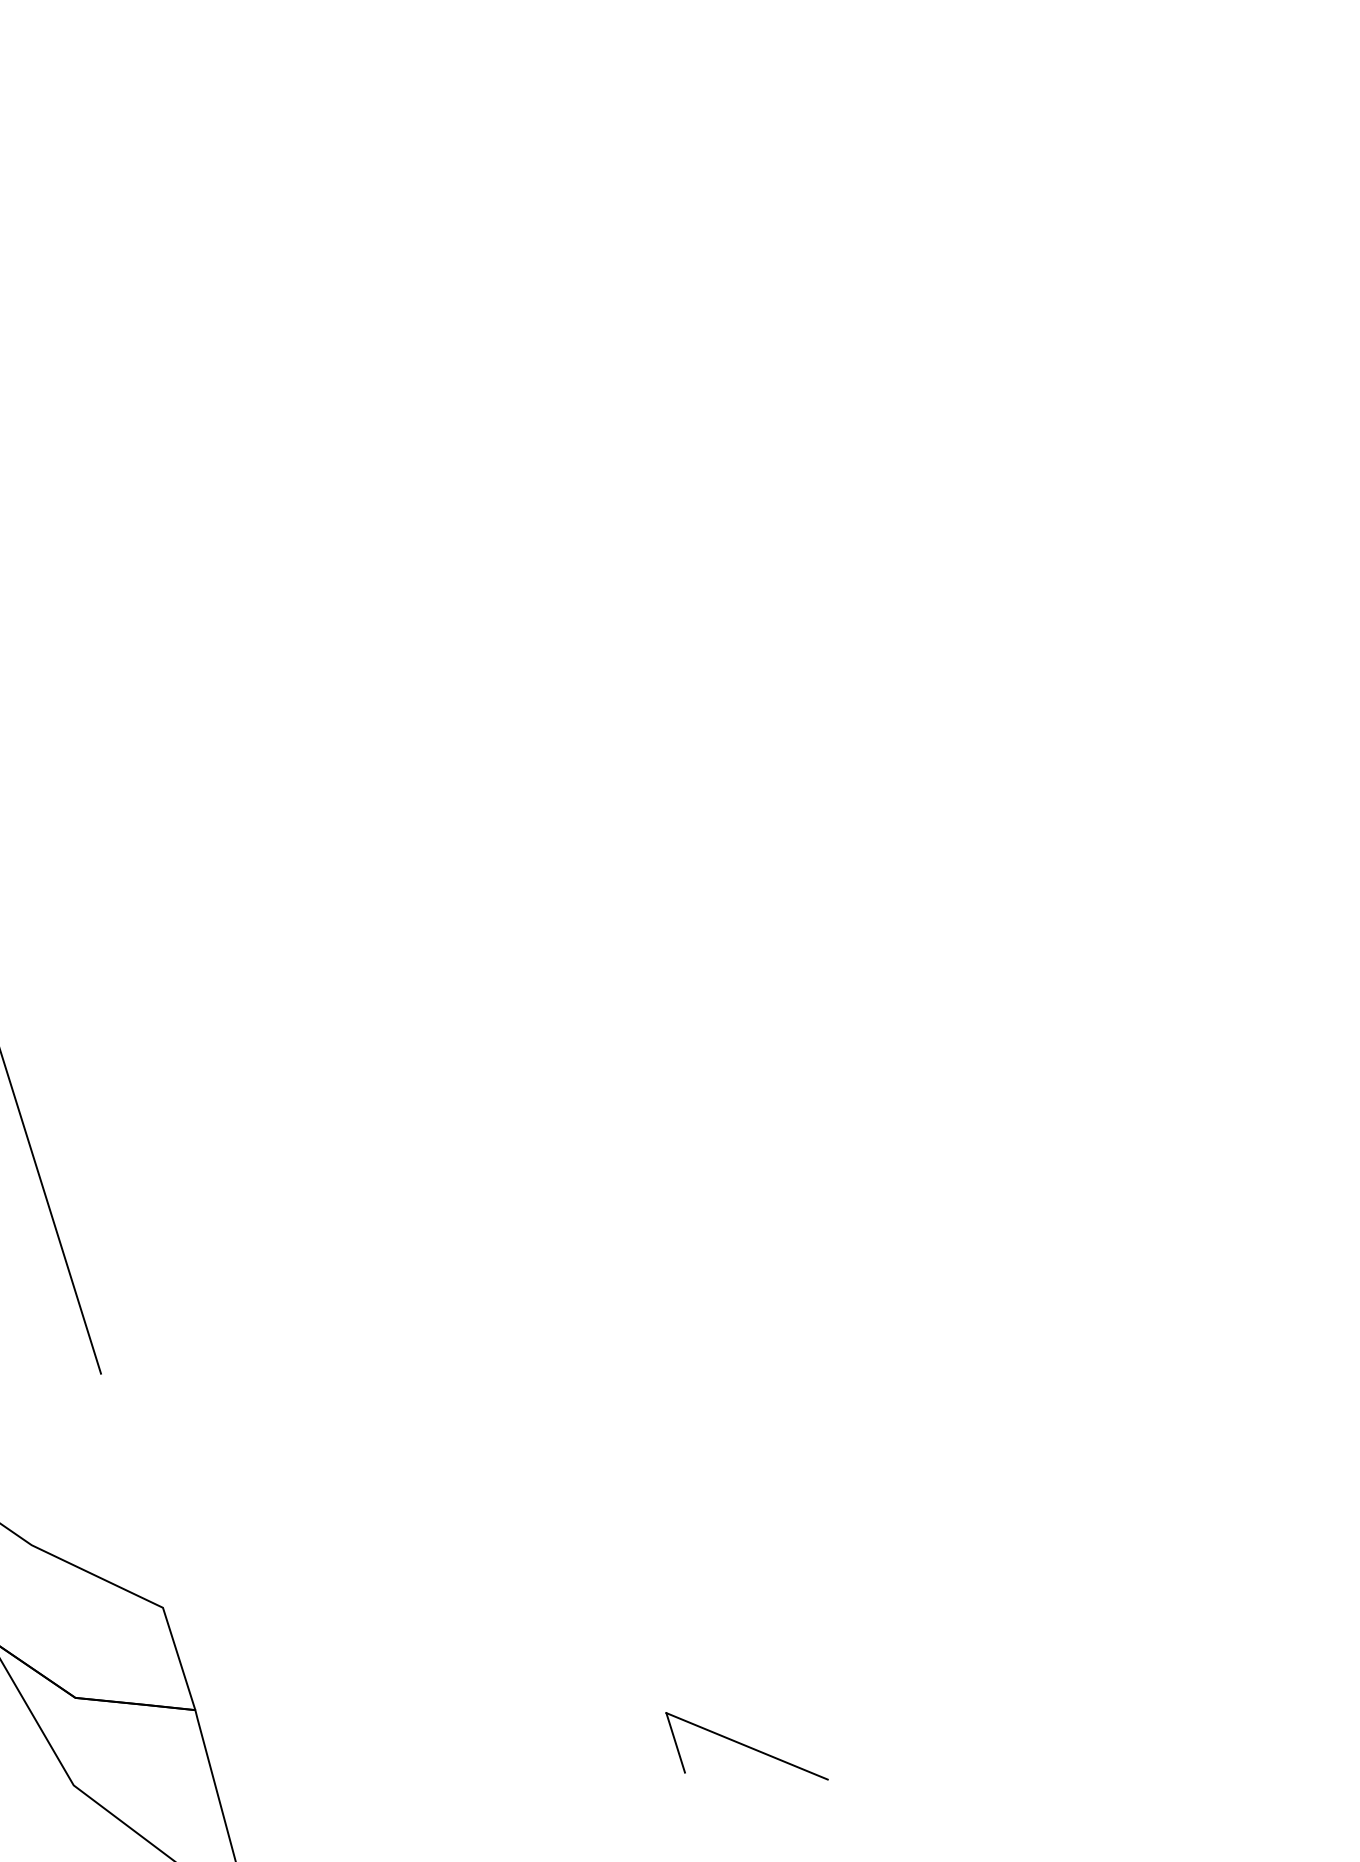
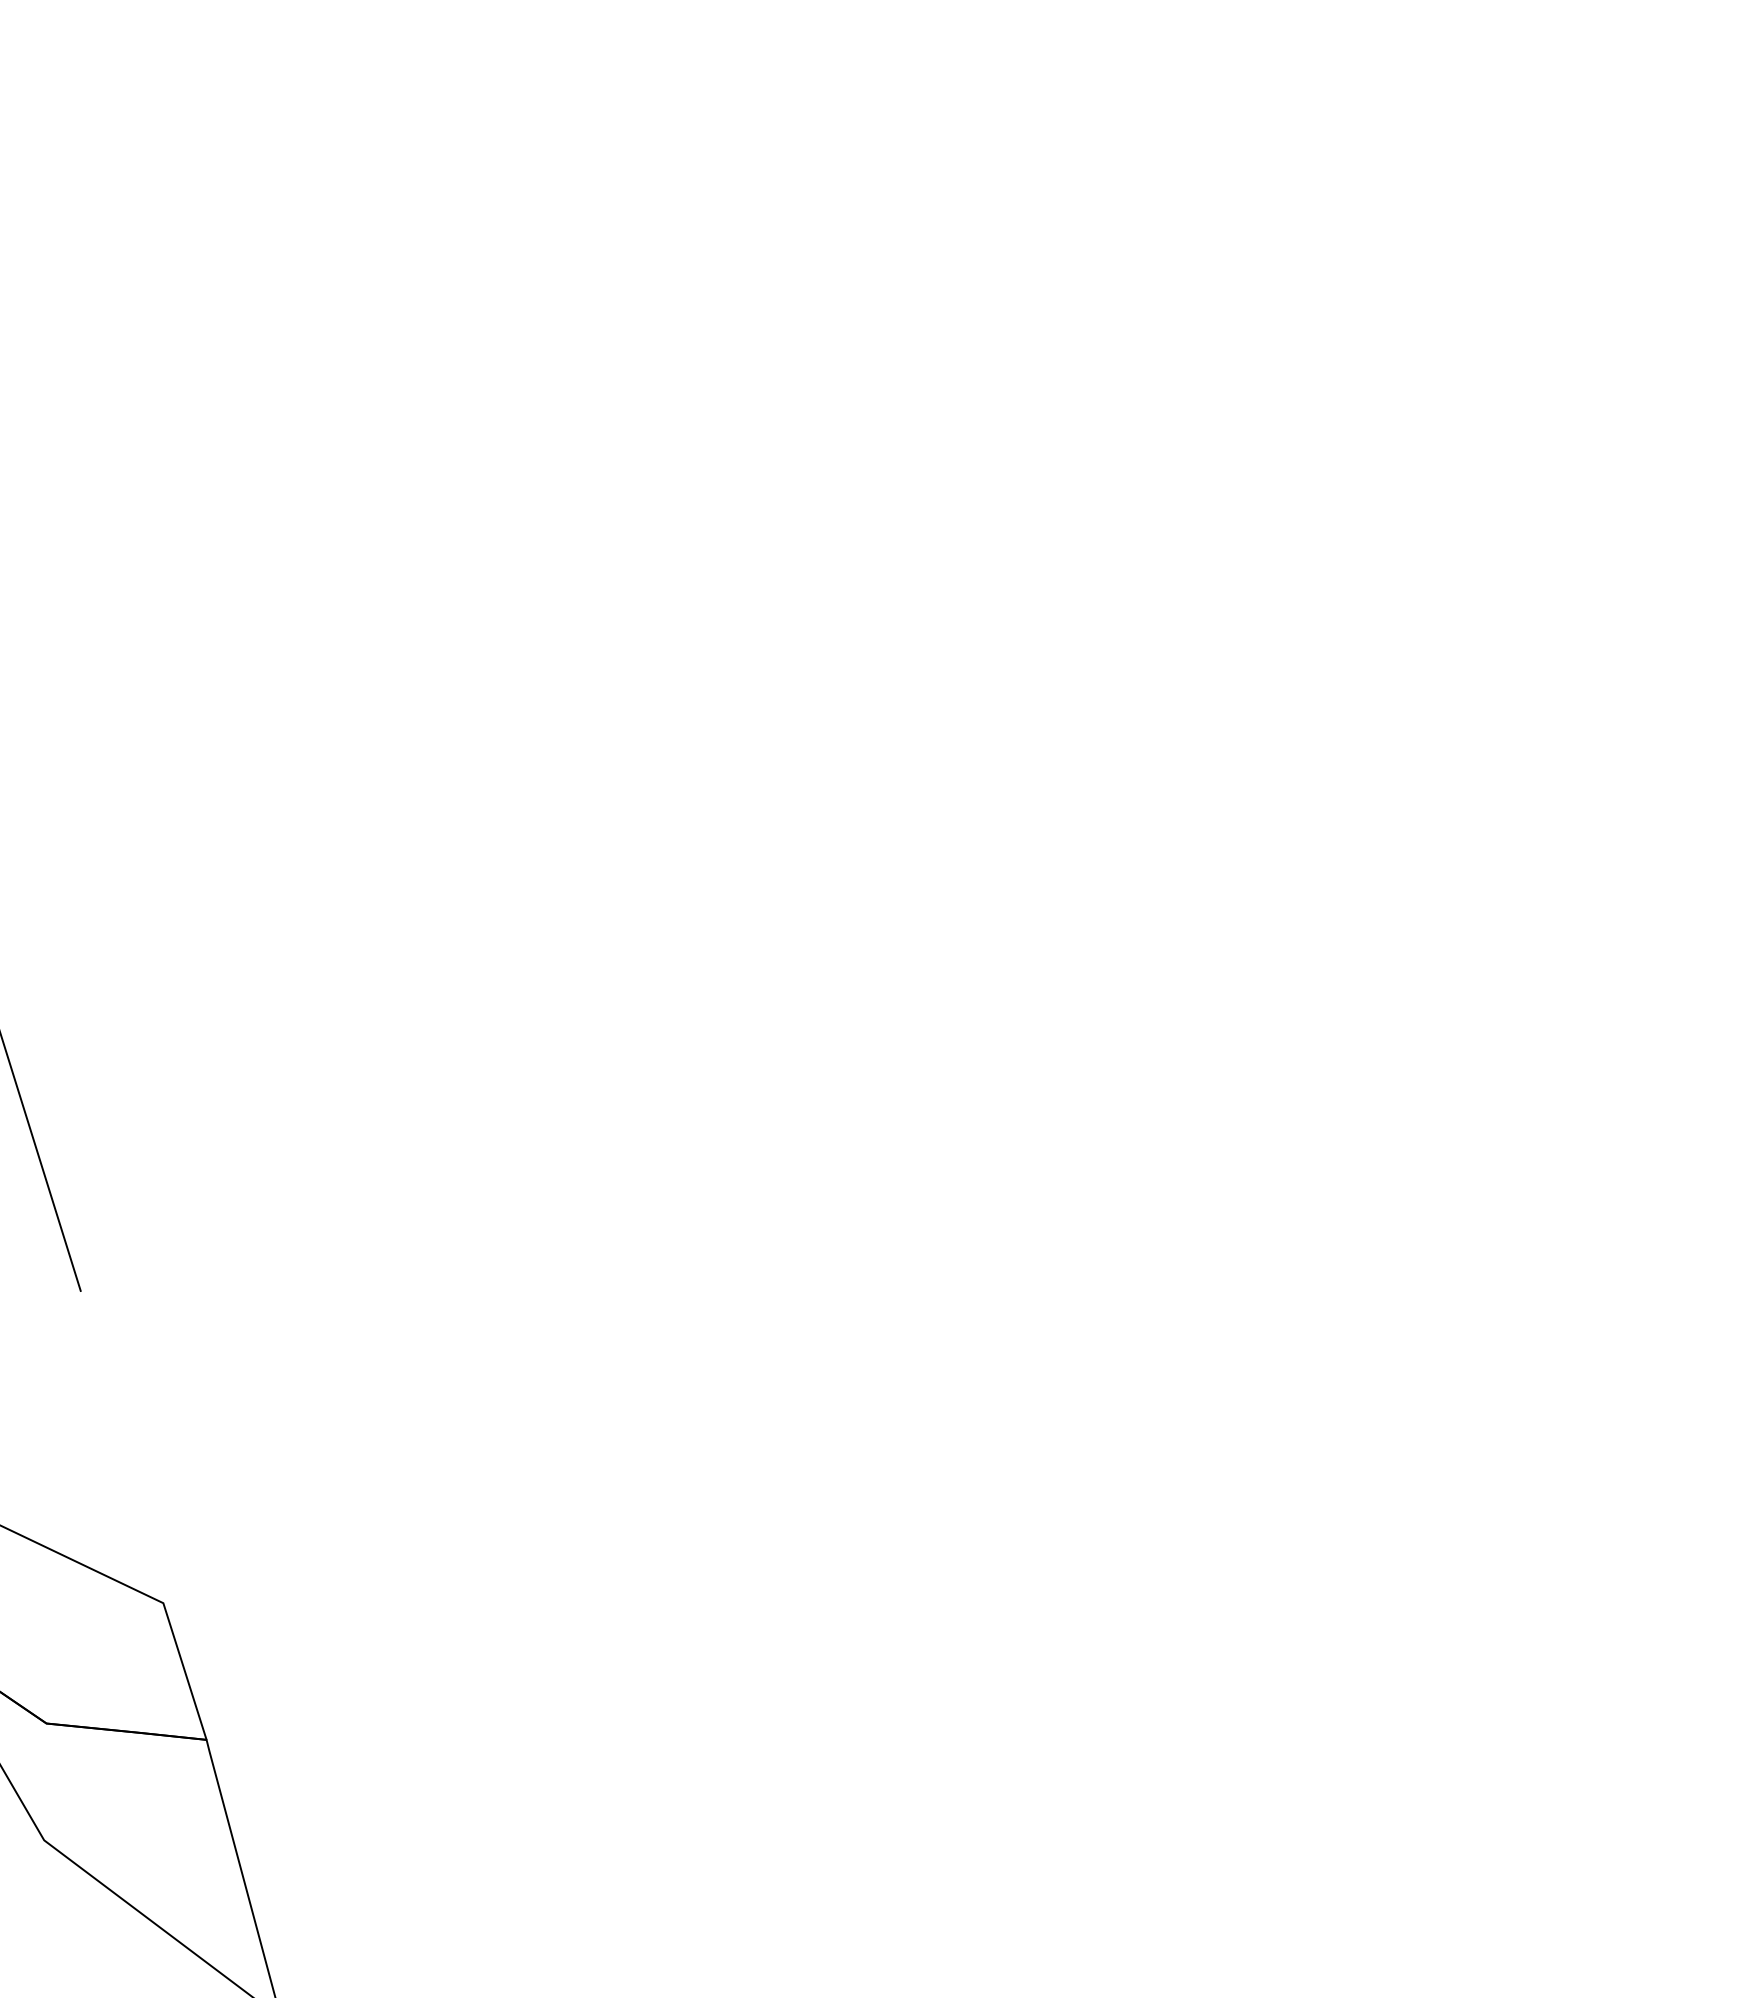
part: (746, 1746) -> (942, 1788), removed

